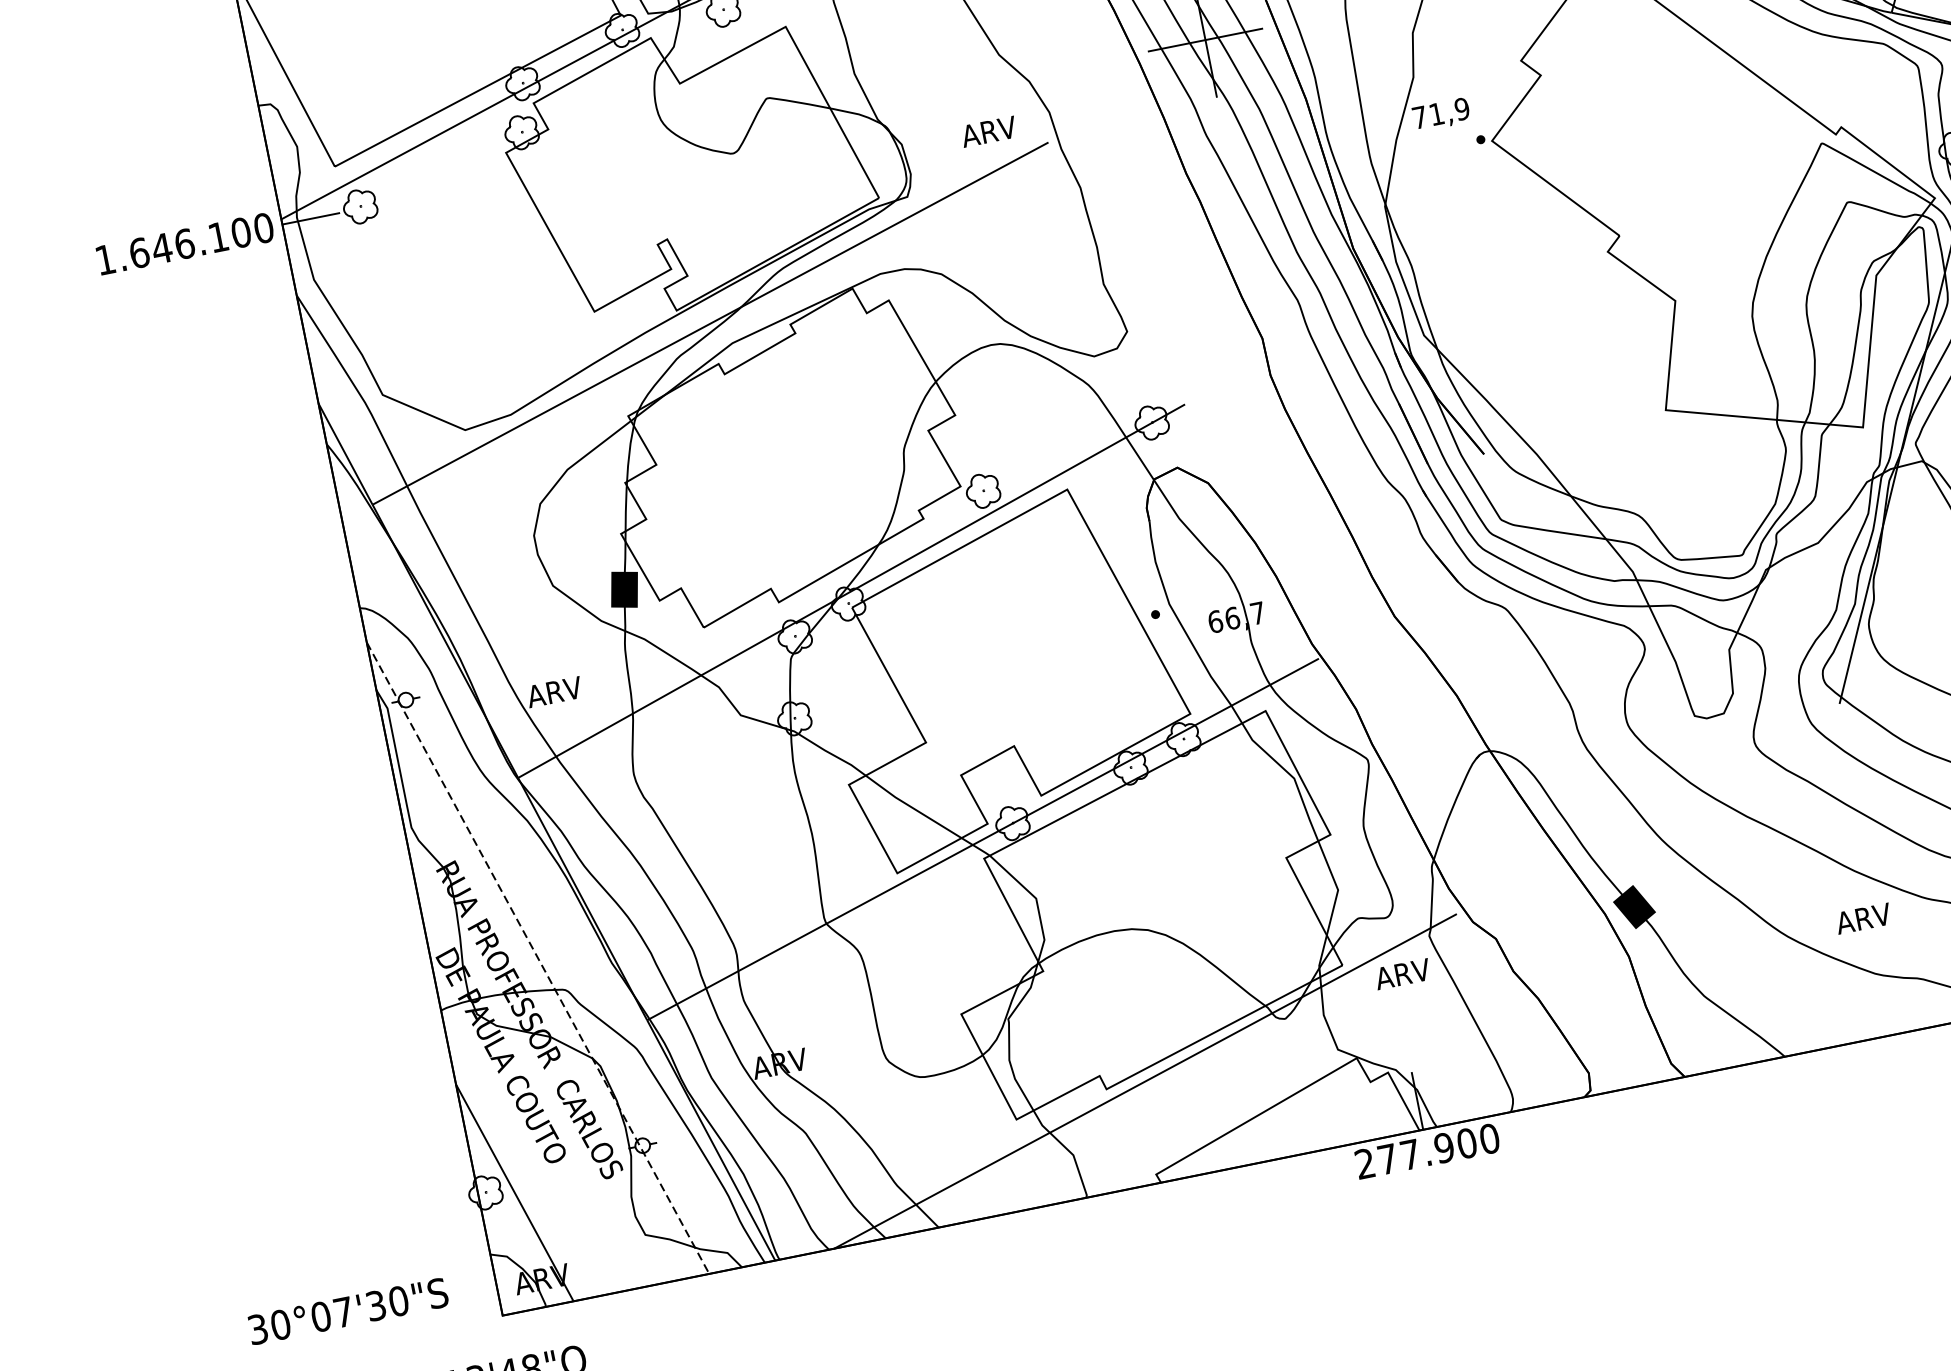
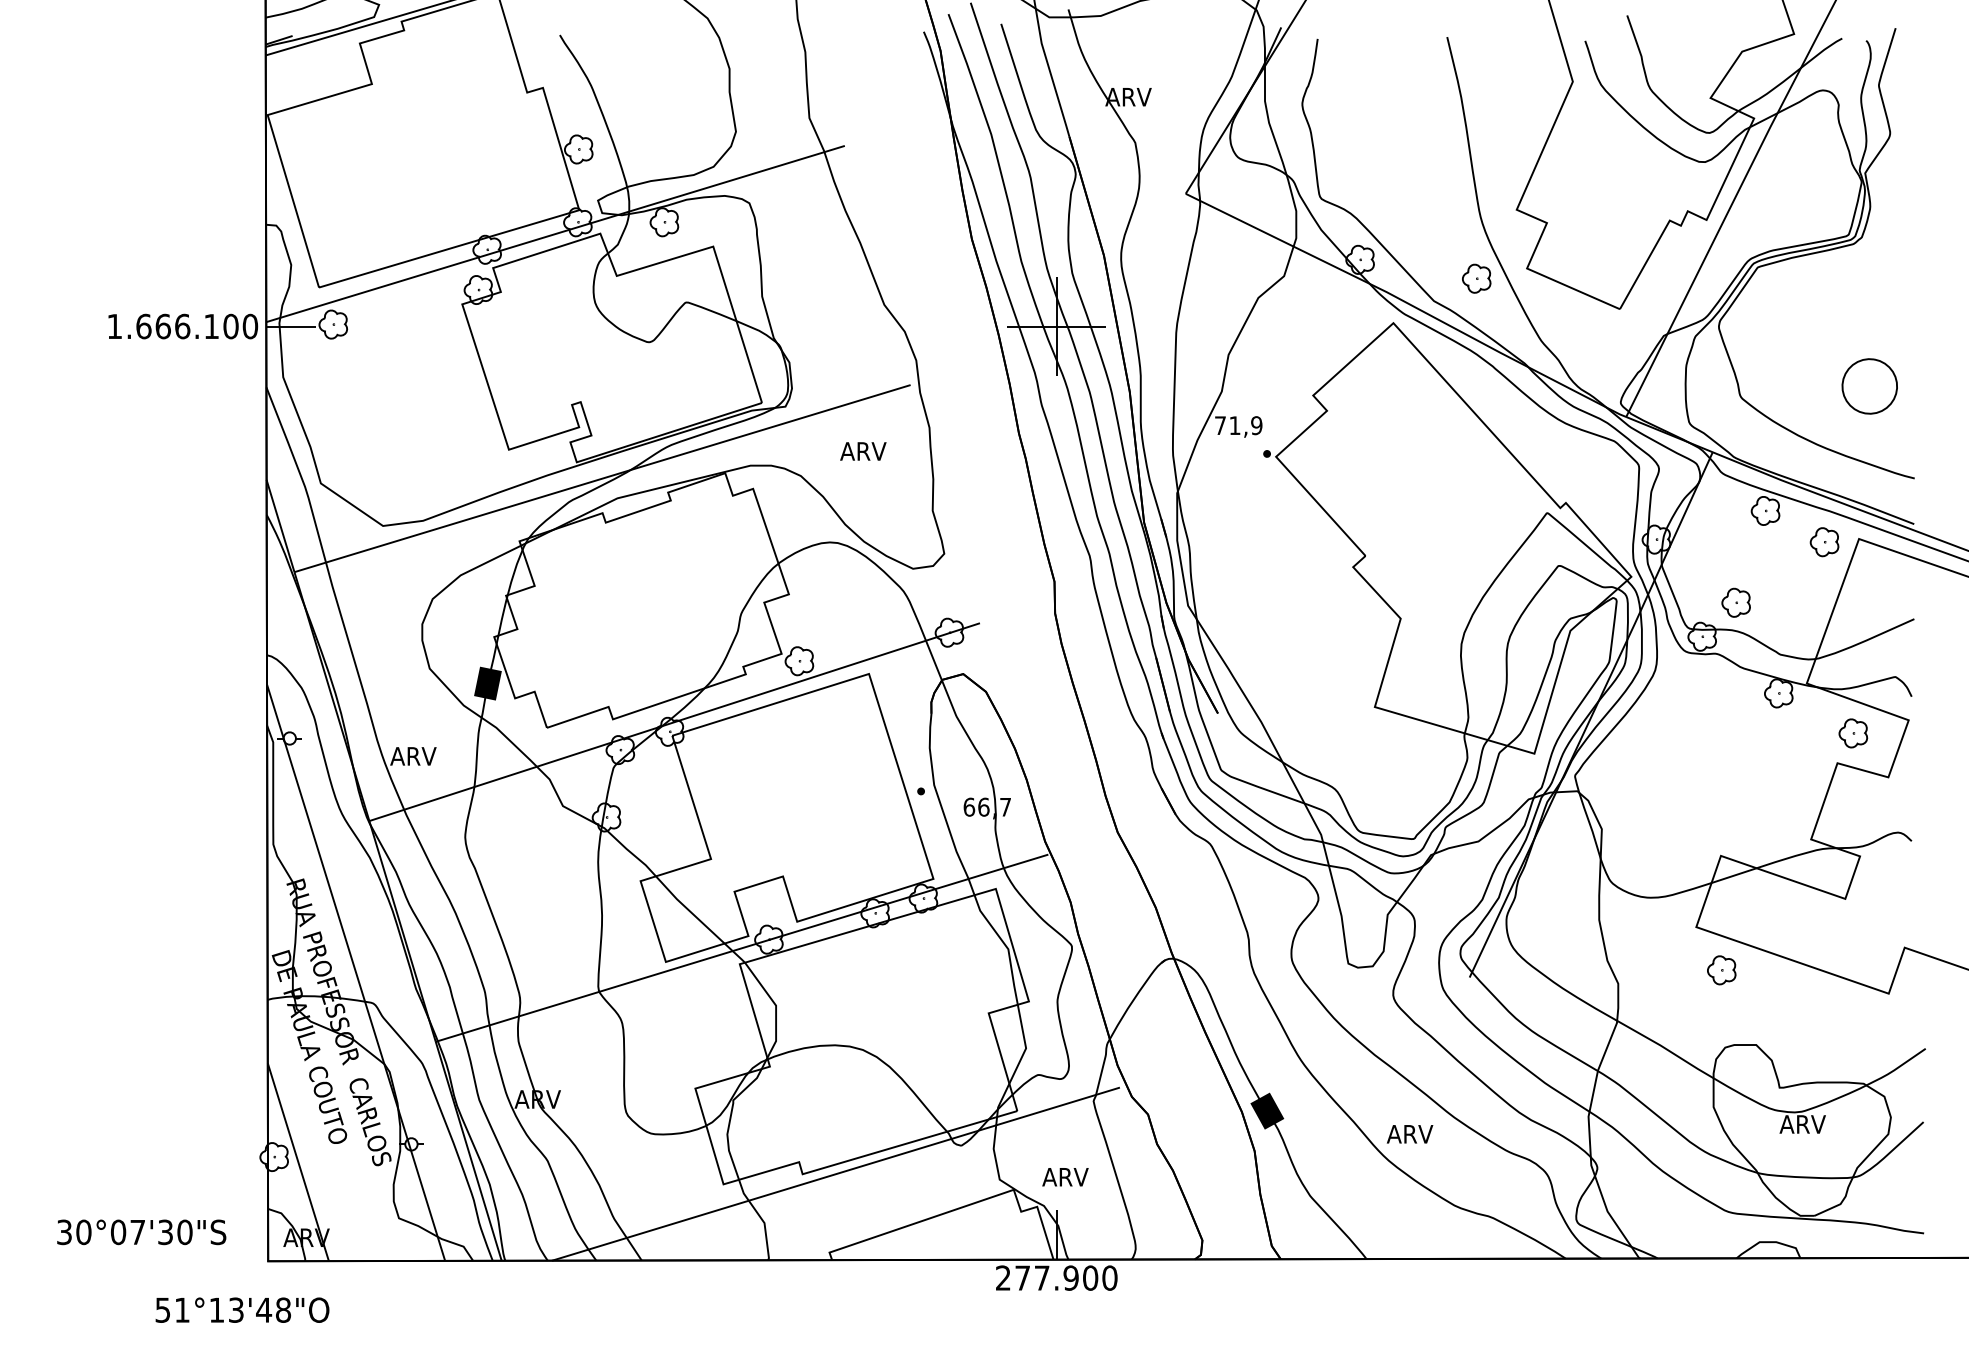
text: (989, 131) -> (863, 451), moved
text: (162, 248) -> (163, 326), 1.646.100 -> 1.666.100
text: (1862, 919) -> (1409, 1134), moved
line: (538, 957) -> (356, 972), dashed -> solid
text: (1402, 974) -> (1065, 1177), moved

